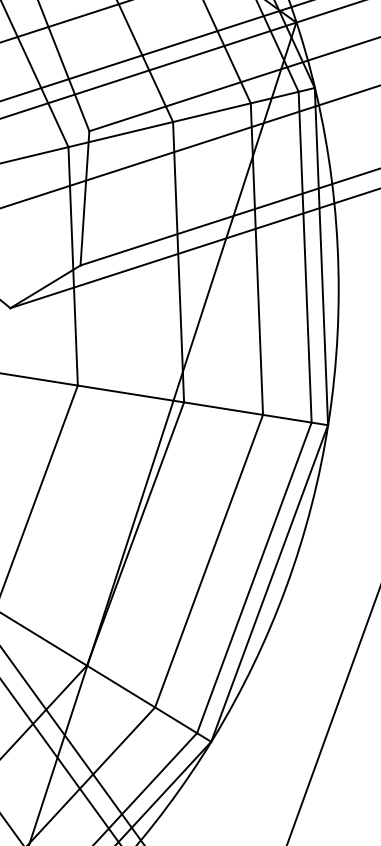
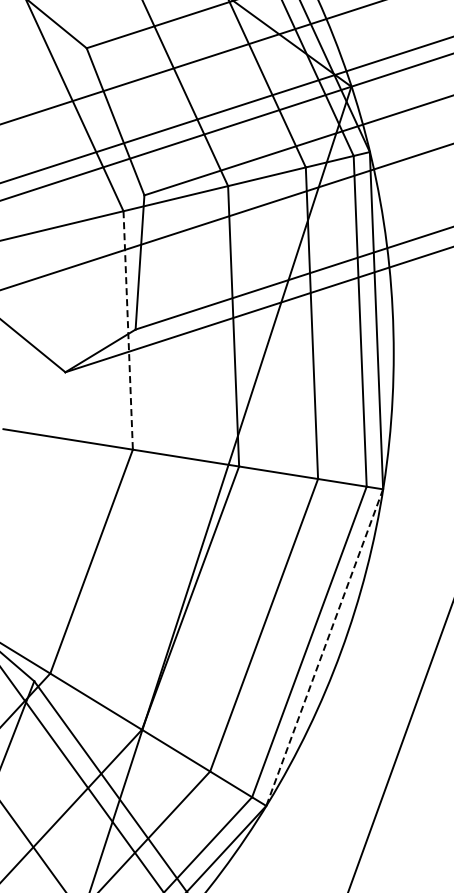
line: (73, 266) -> (128, 330), solid -> dashed
line: (269, 583) -> (324, 647), solid -> dashed

